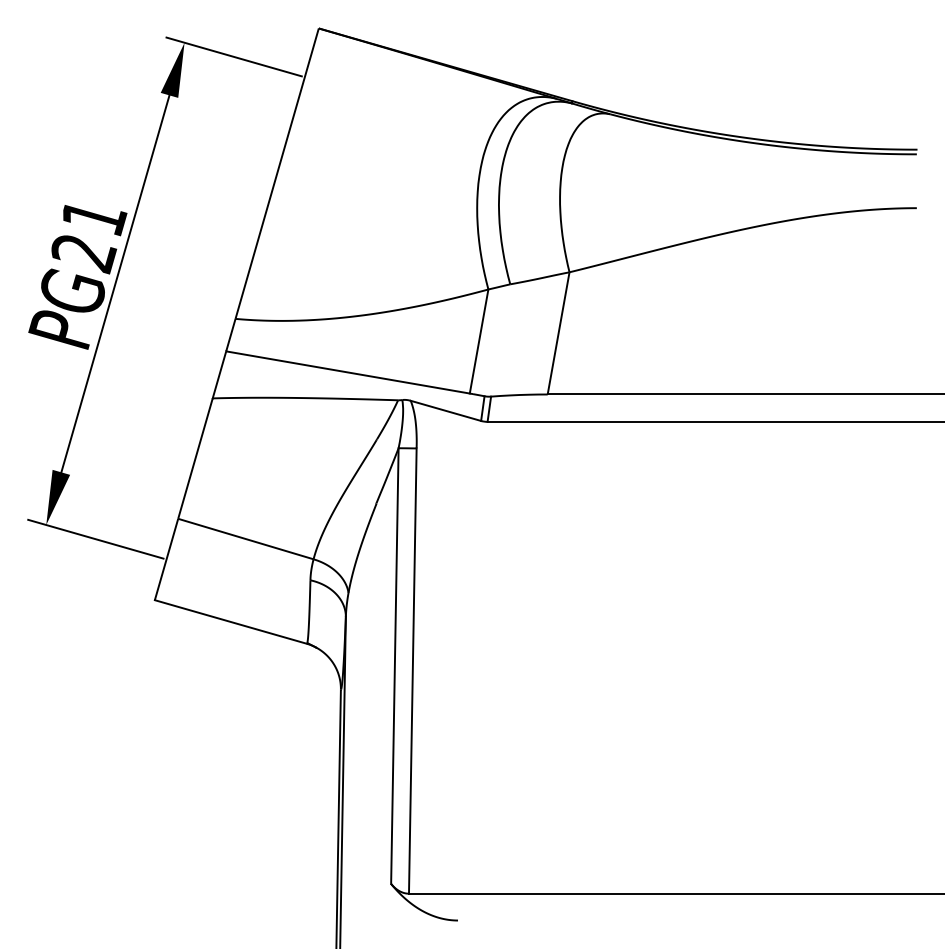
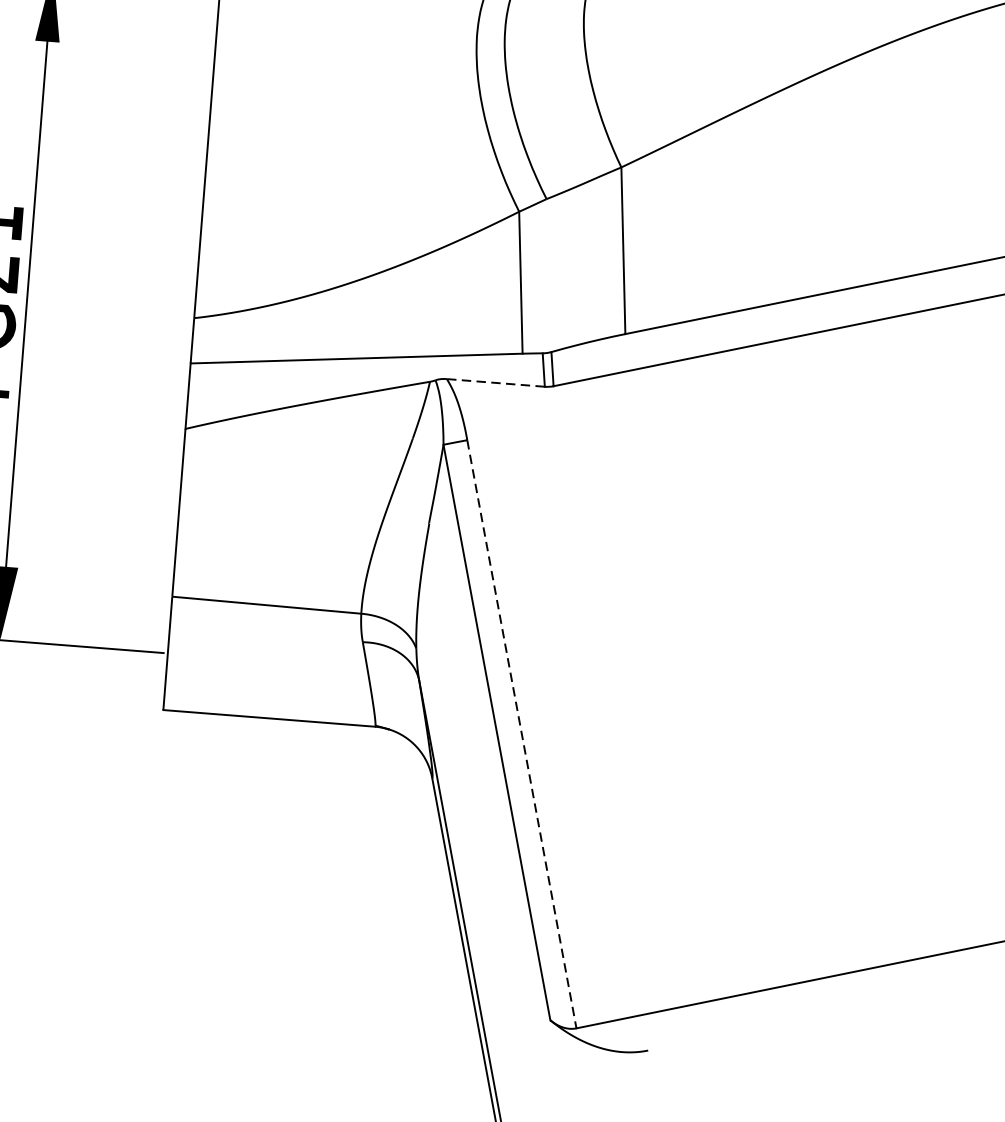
line: (445, 410) -> (495, 382), solid -> dashed
line: (412, 671) -> (521, 734), solid -> dashed

